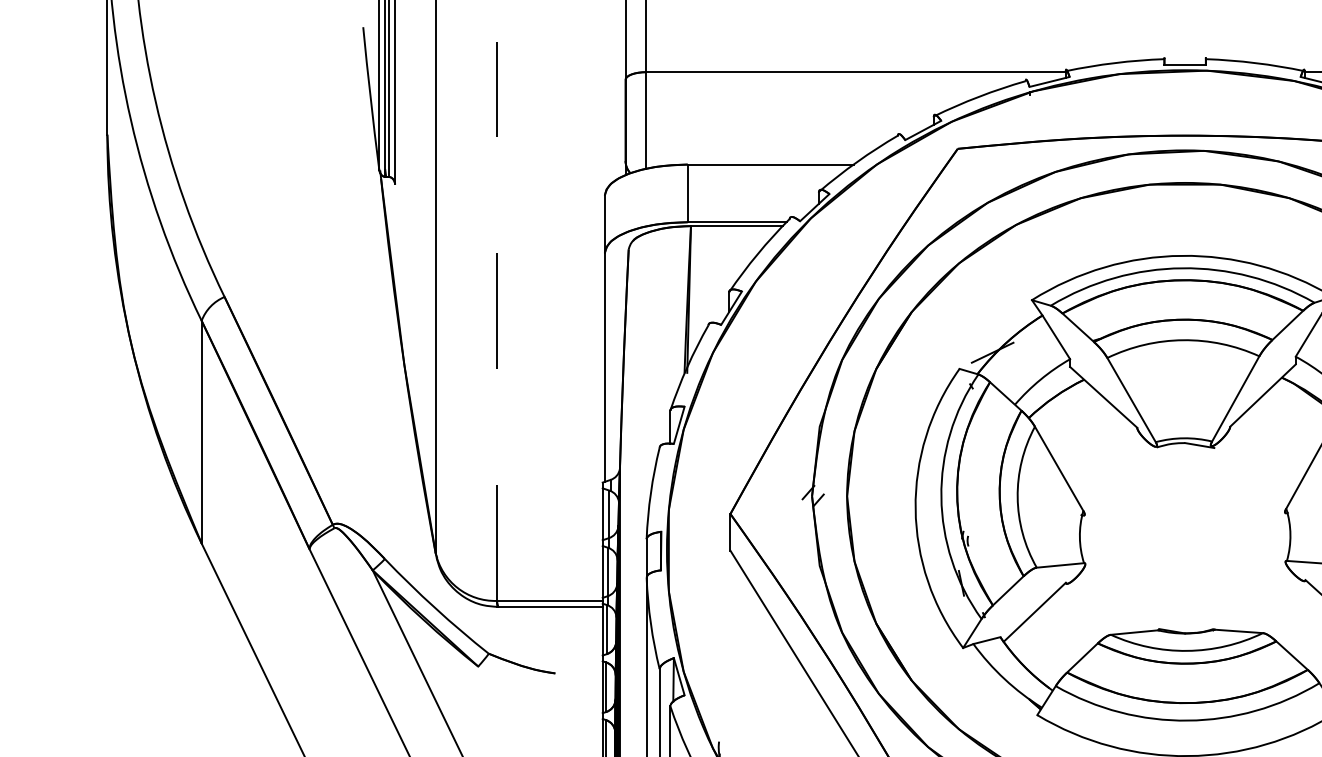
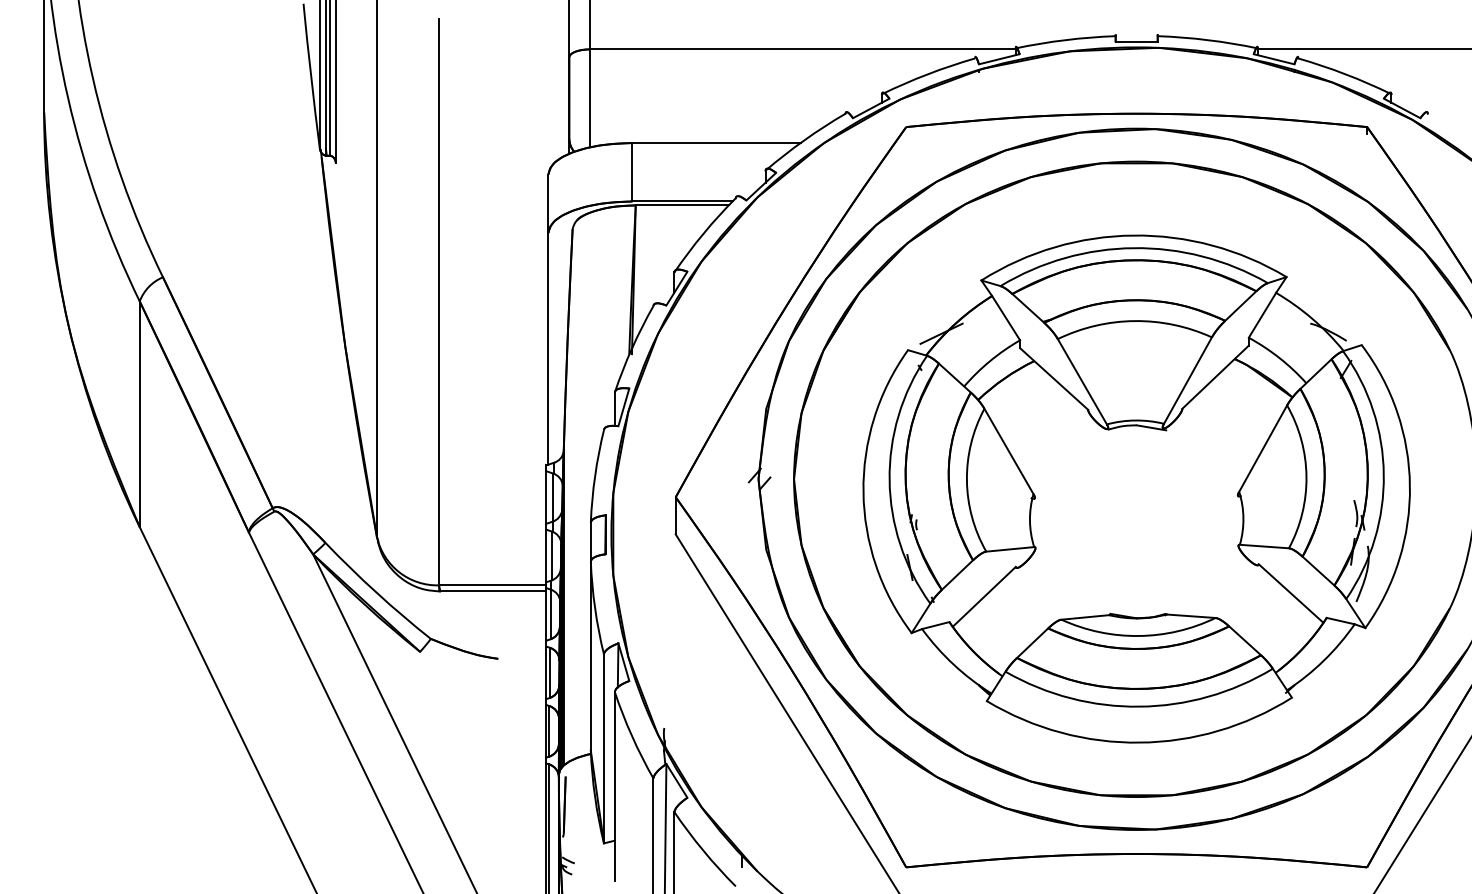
line: (497, 320) -> (439, 301), dashed -> solid

